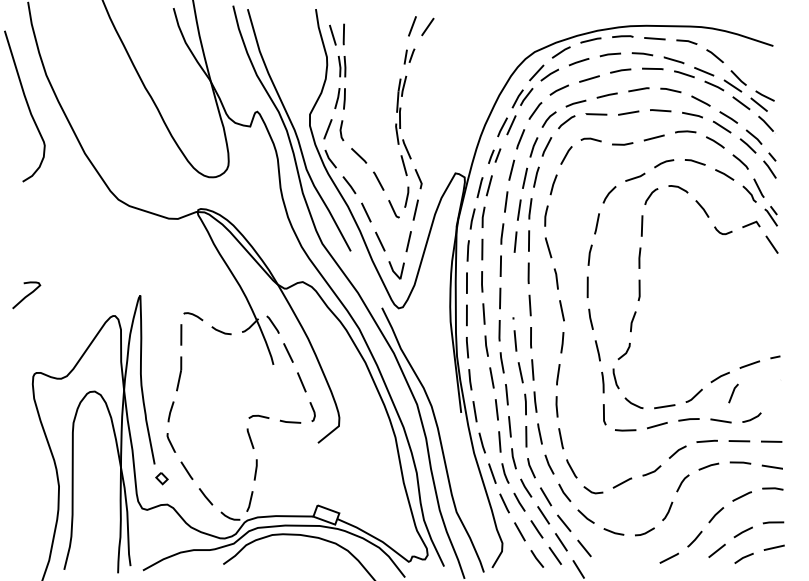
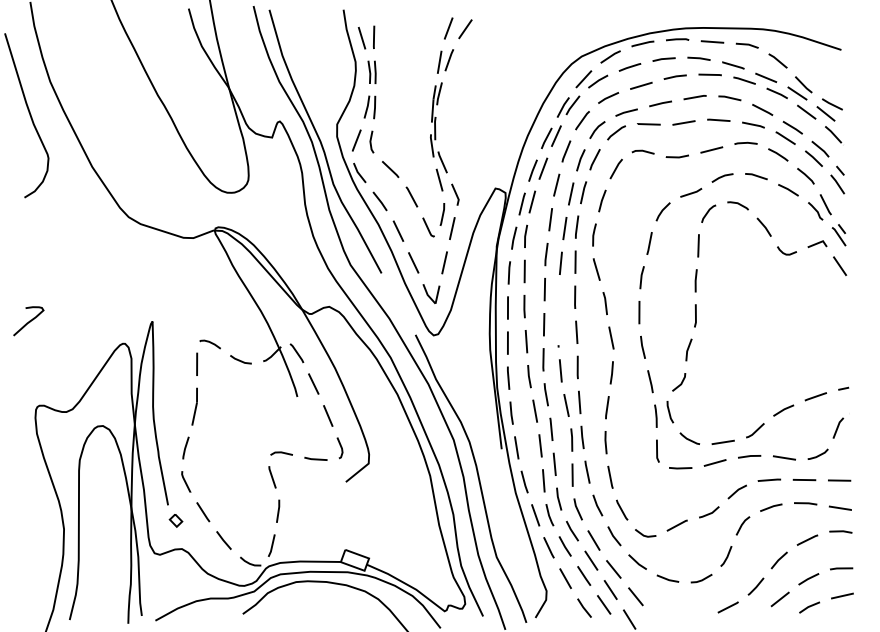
part: (409, 56) -> (445, 61), size x1.43
part: (494, 156) -> (537, 170), size x1.43
line: (733, 393) -> (838, 428), moved

